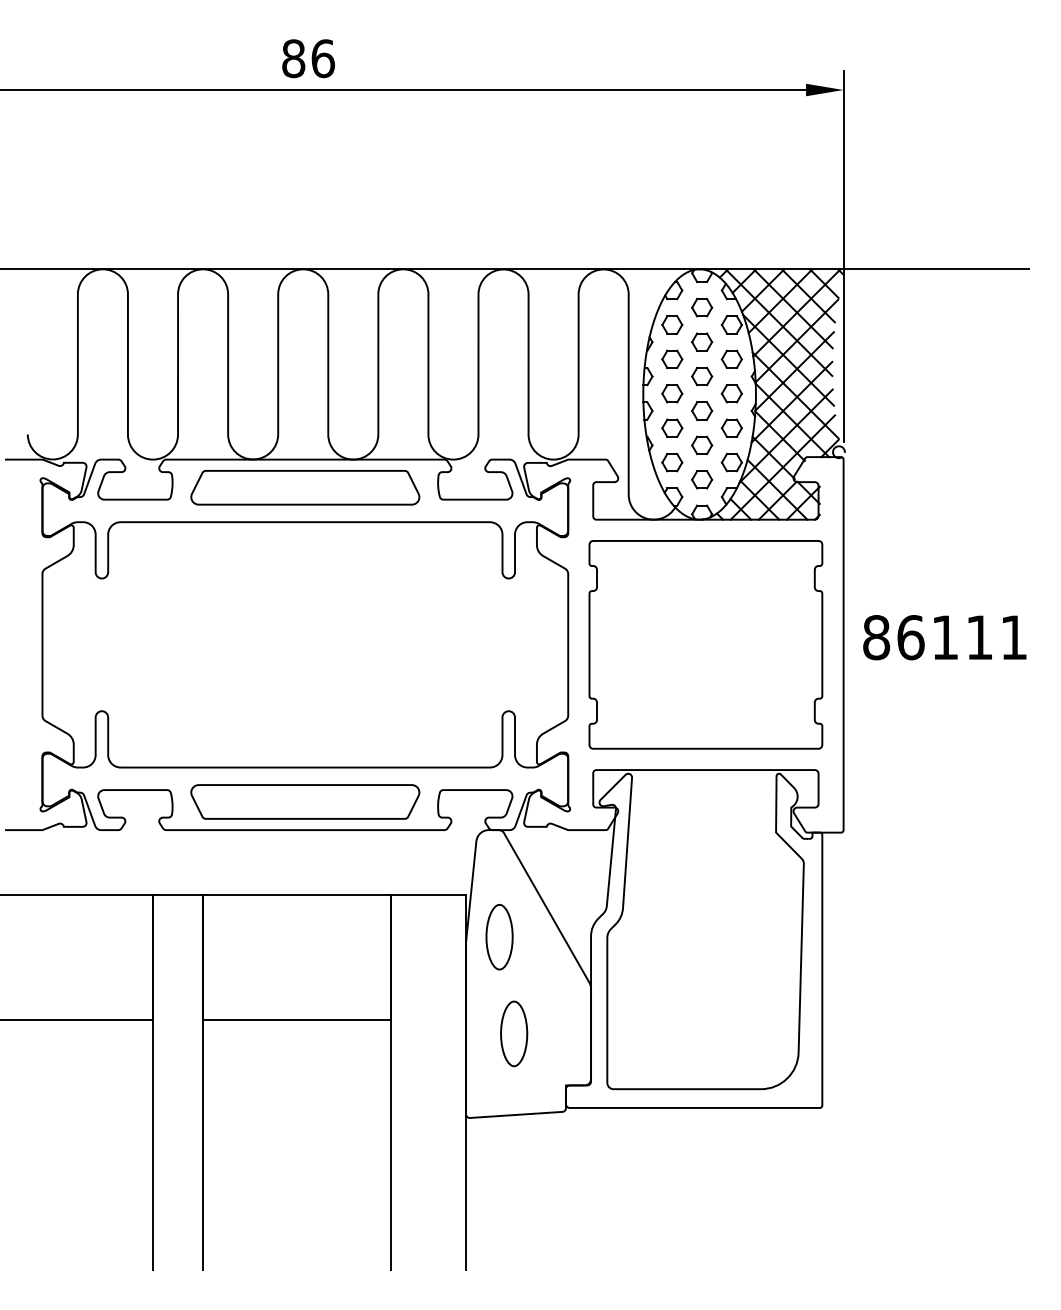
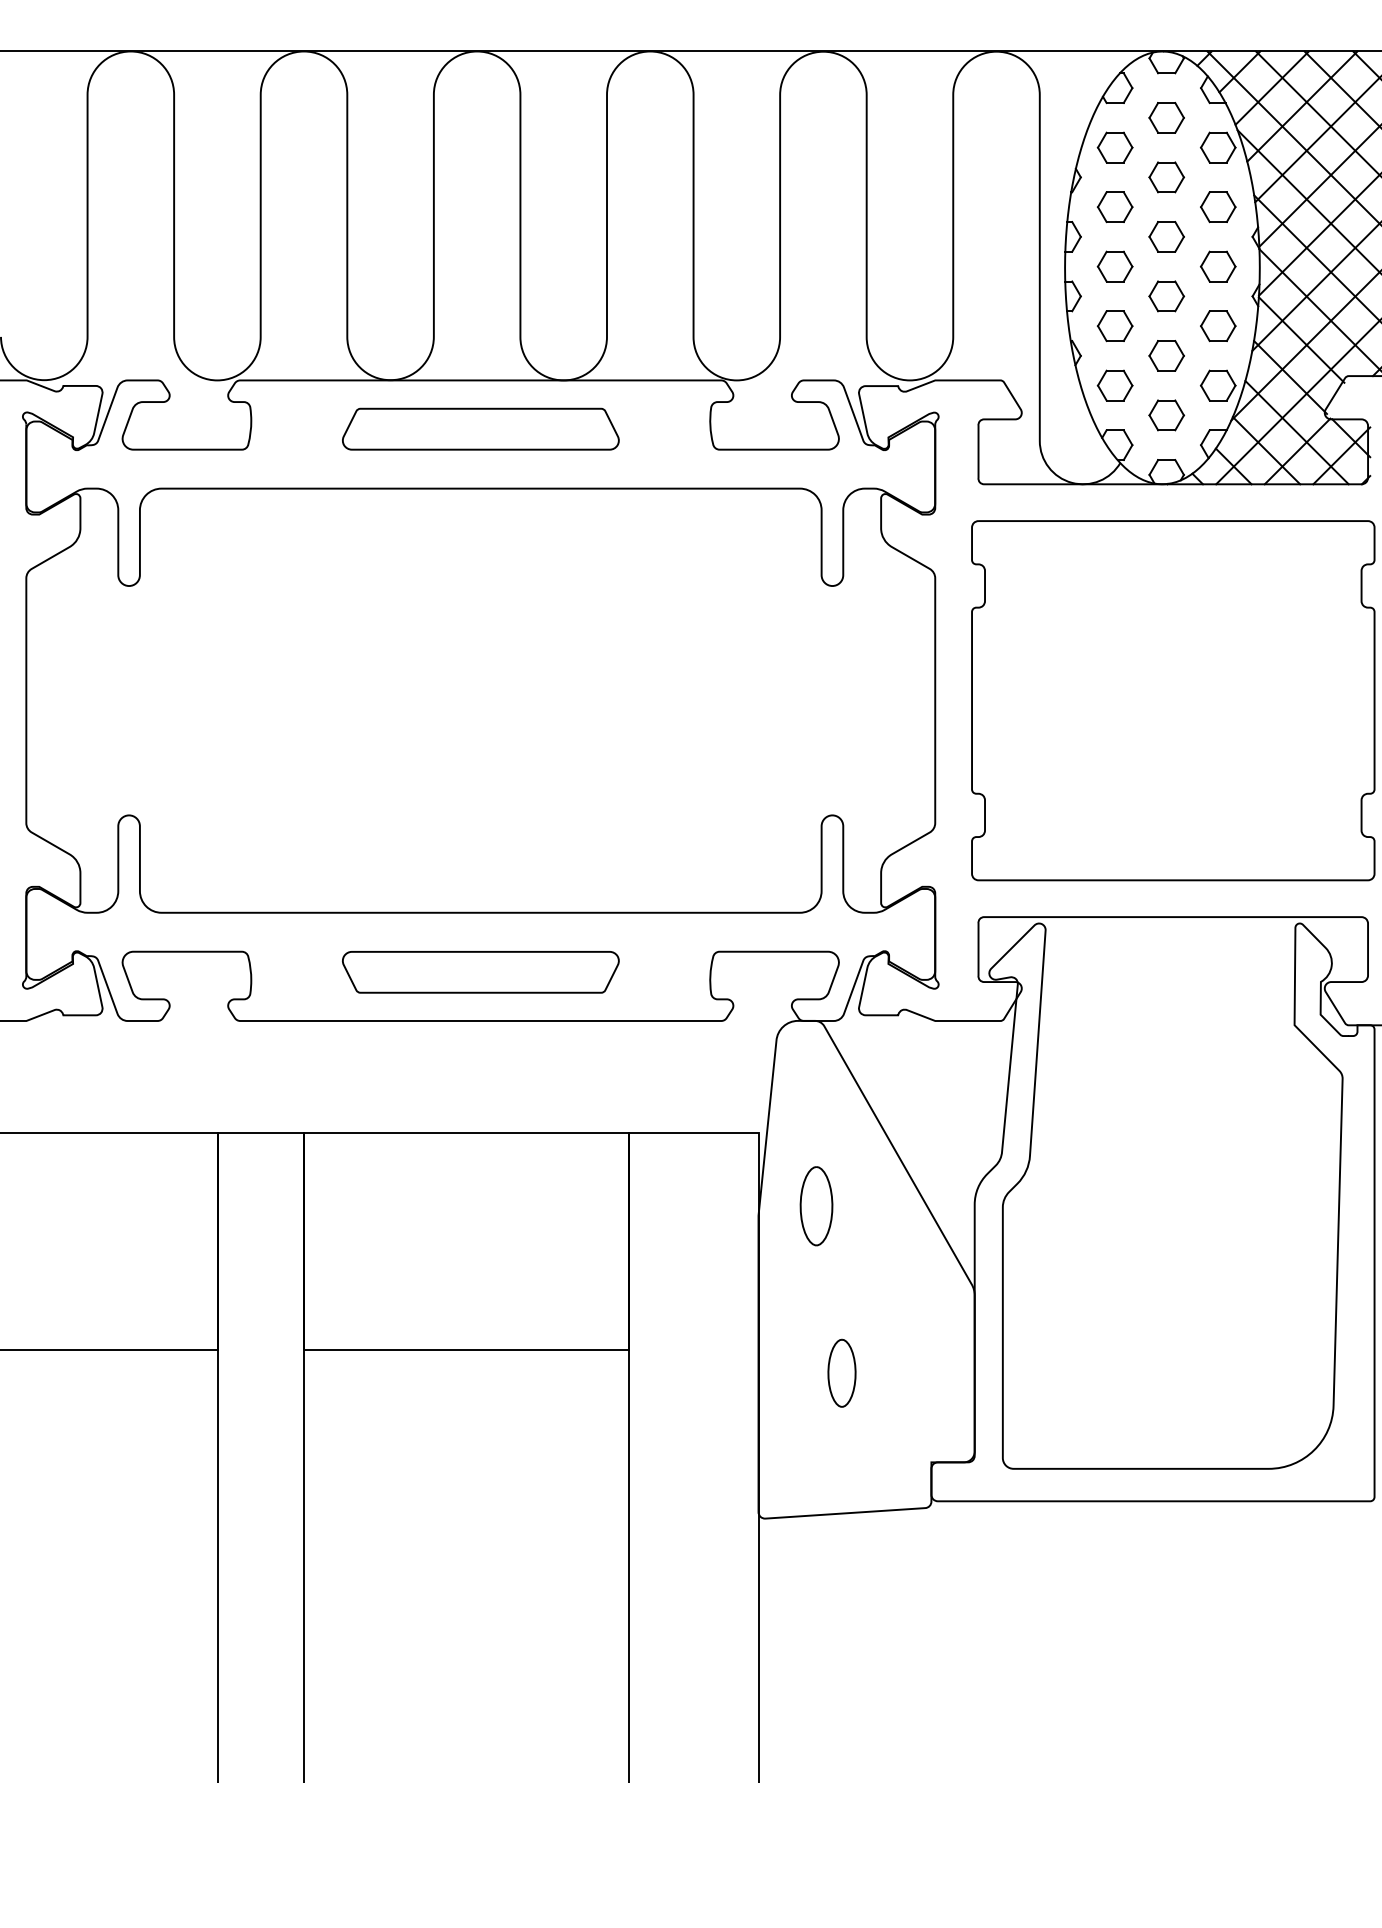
part: (305, 487) -> (481, 428), size x0.7
part: (305, 801) -> (481, 971), size x0.7
part: (499, 937) -> (816, 1206), size x0.7
part: (514, 1033) -> (842, 1372), size x0.6

